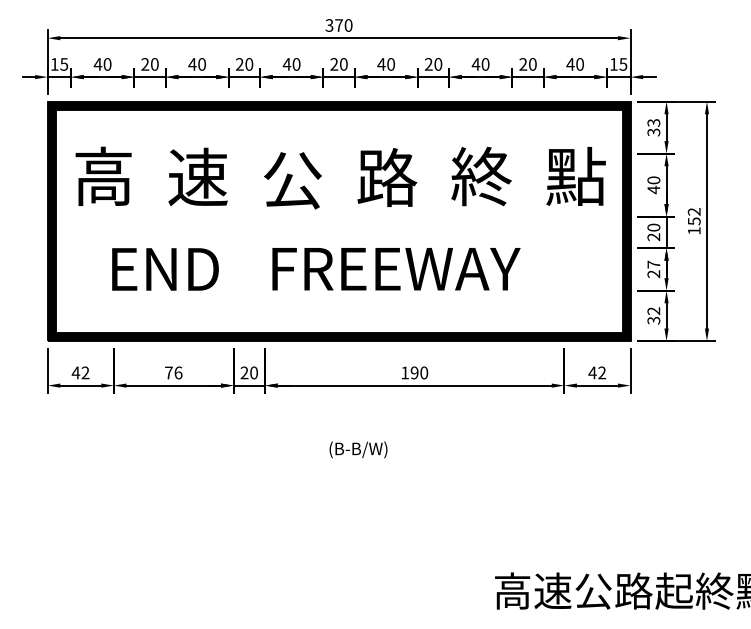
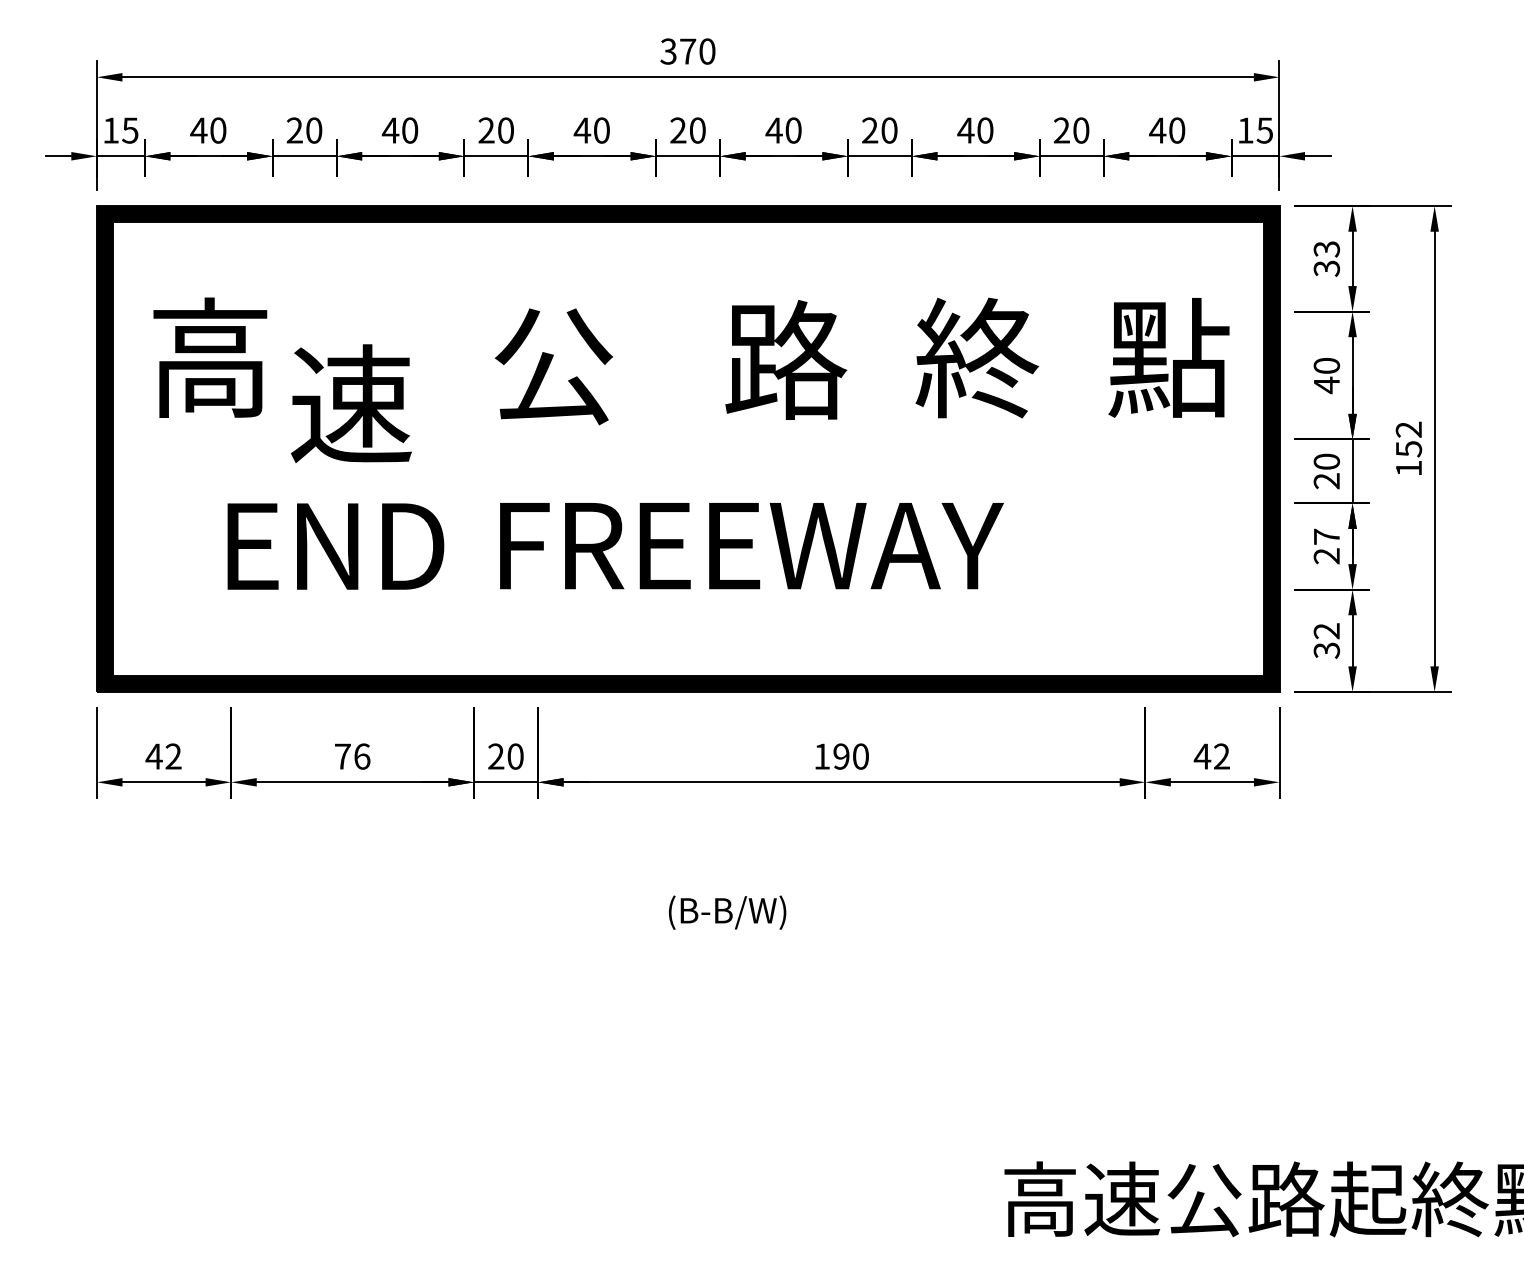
text: (197, 176) -> (350, 402), moved
text: (292, 180) -> (552, 366), moved
text: (396, 269) -> (751, 546), moved

